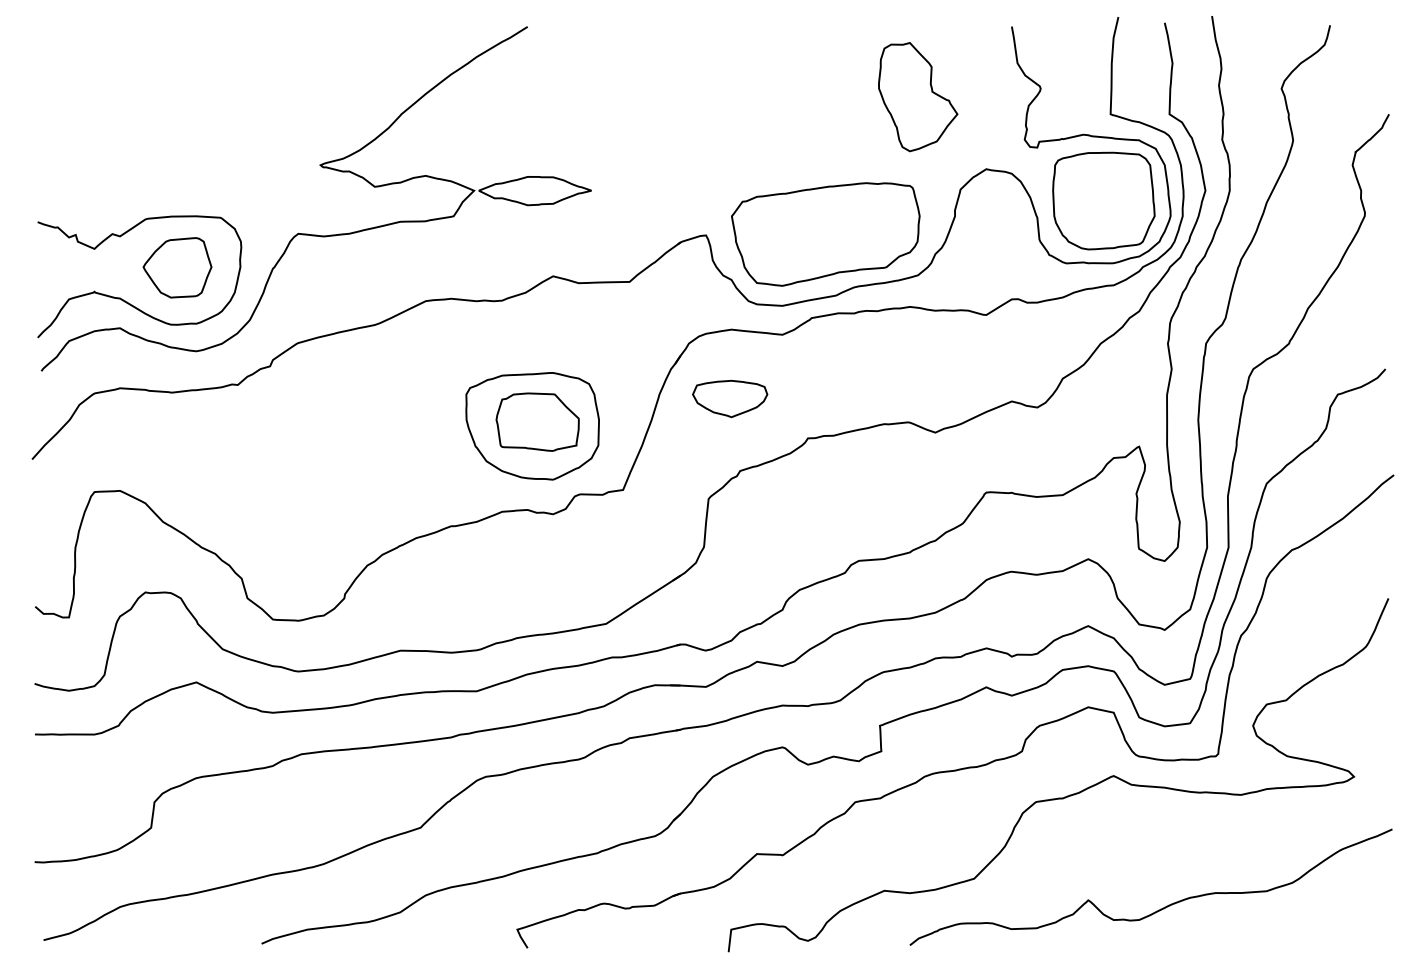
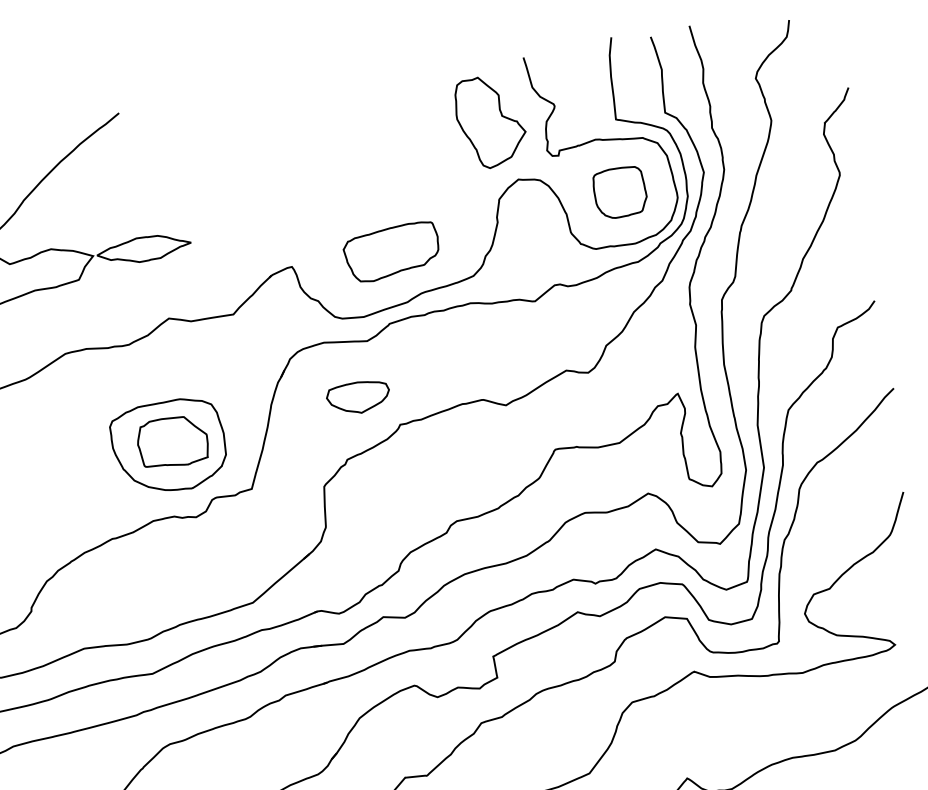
part: (918, 97) -> (491, 122), moved
part: (1103, 200) -> (619, 192), size x0.6
part: (825, 234) -> (391, 252), size x0.6
part: (730, 398) -> (358, 397), moved

